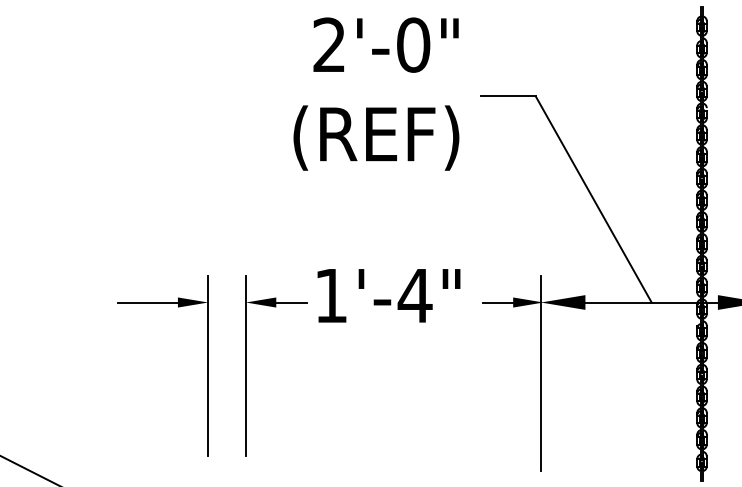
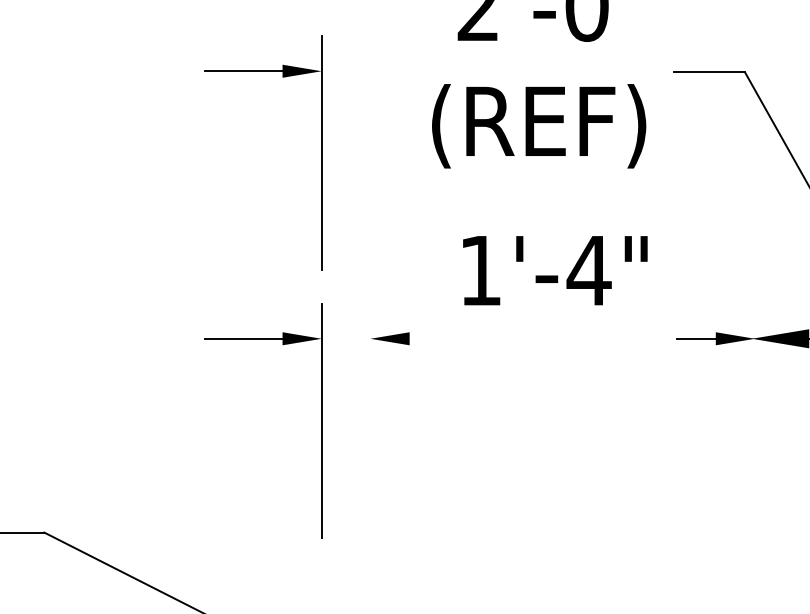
part: (207, 158) -> (320, 152), added
text: (388, 295) -> (554, 270), moved
line: (291, 302) -> (429, 338), removed
line: (245, 365) -> (369, 420), removed
line: (541, 372) -> (752, 429), removed

